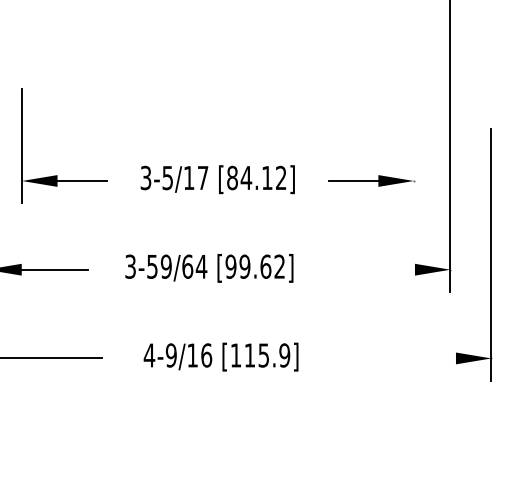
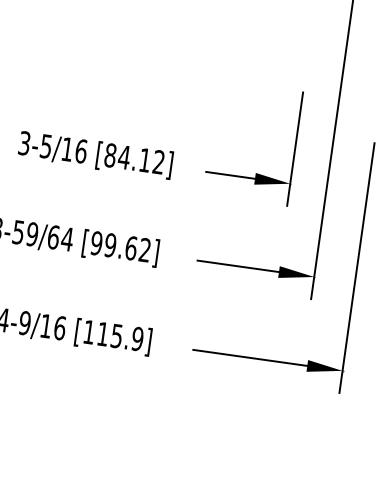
line: (413, 146) -> (294, 149), added
text: (202, 177) -> (80, 150), 3-5/17 -> 3-5/16
line: (373, 269) -> (237, 266), added
line: (398, 358) -> (250, 357), added

